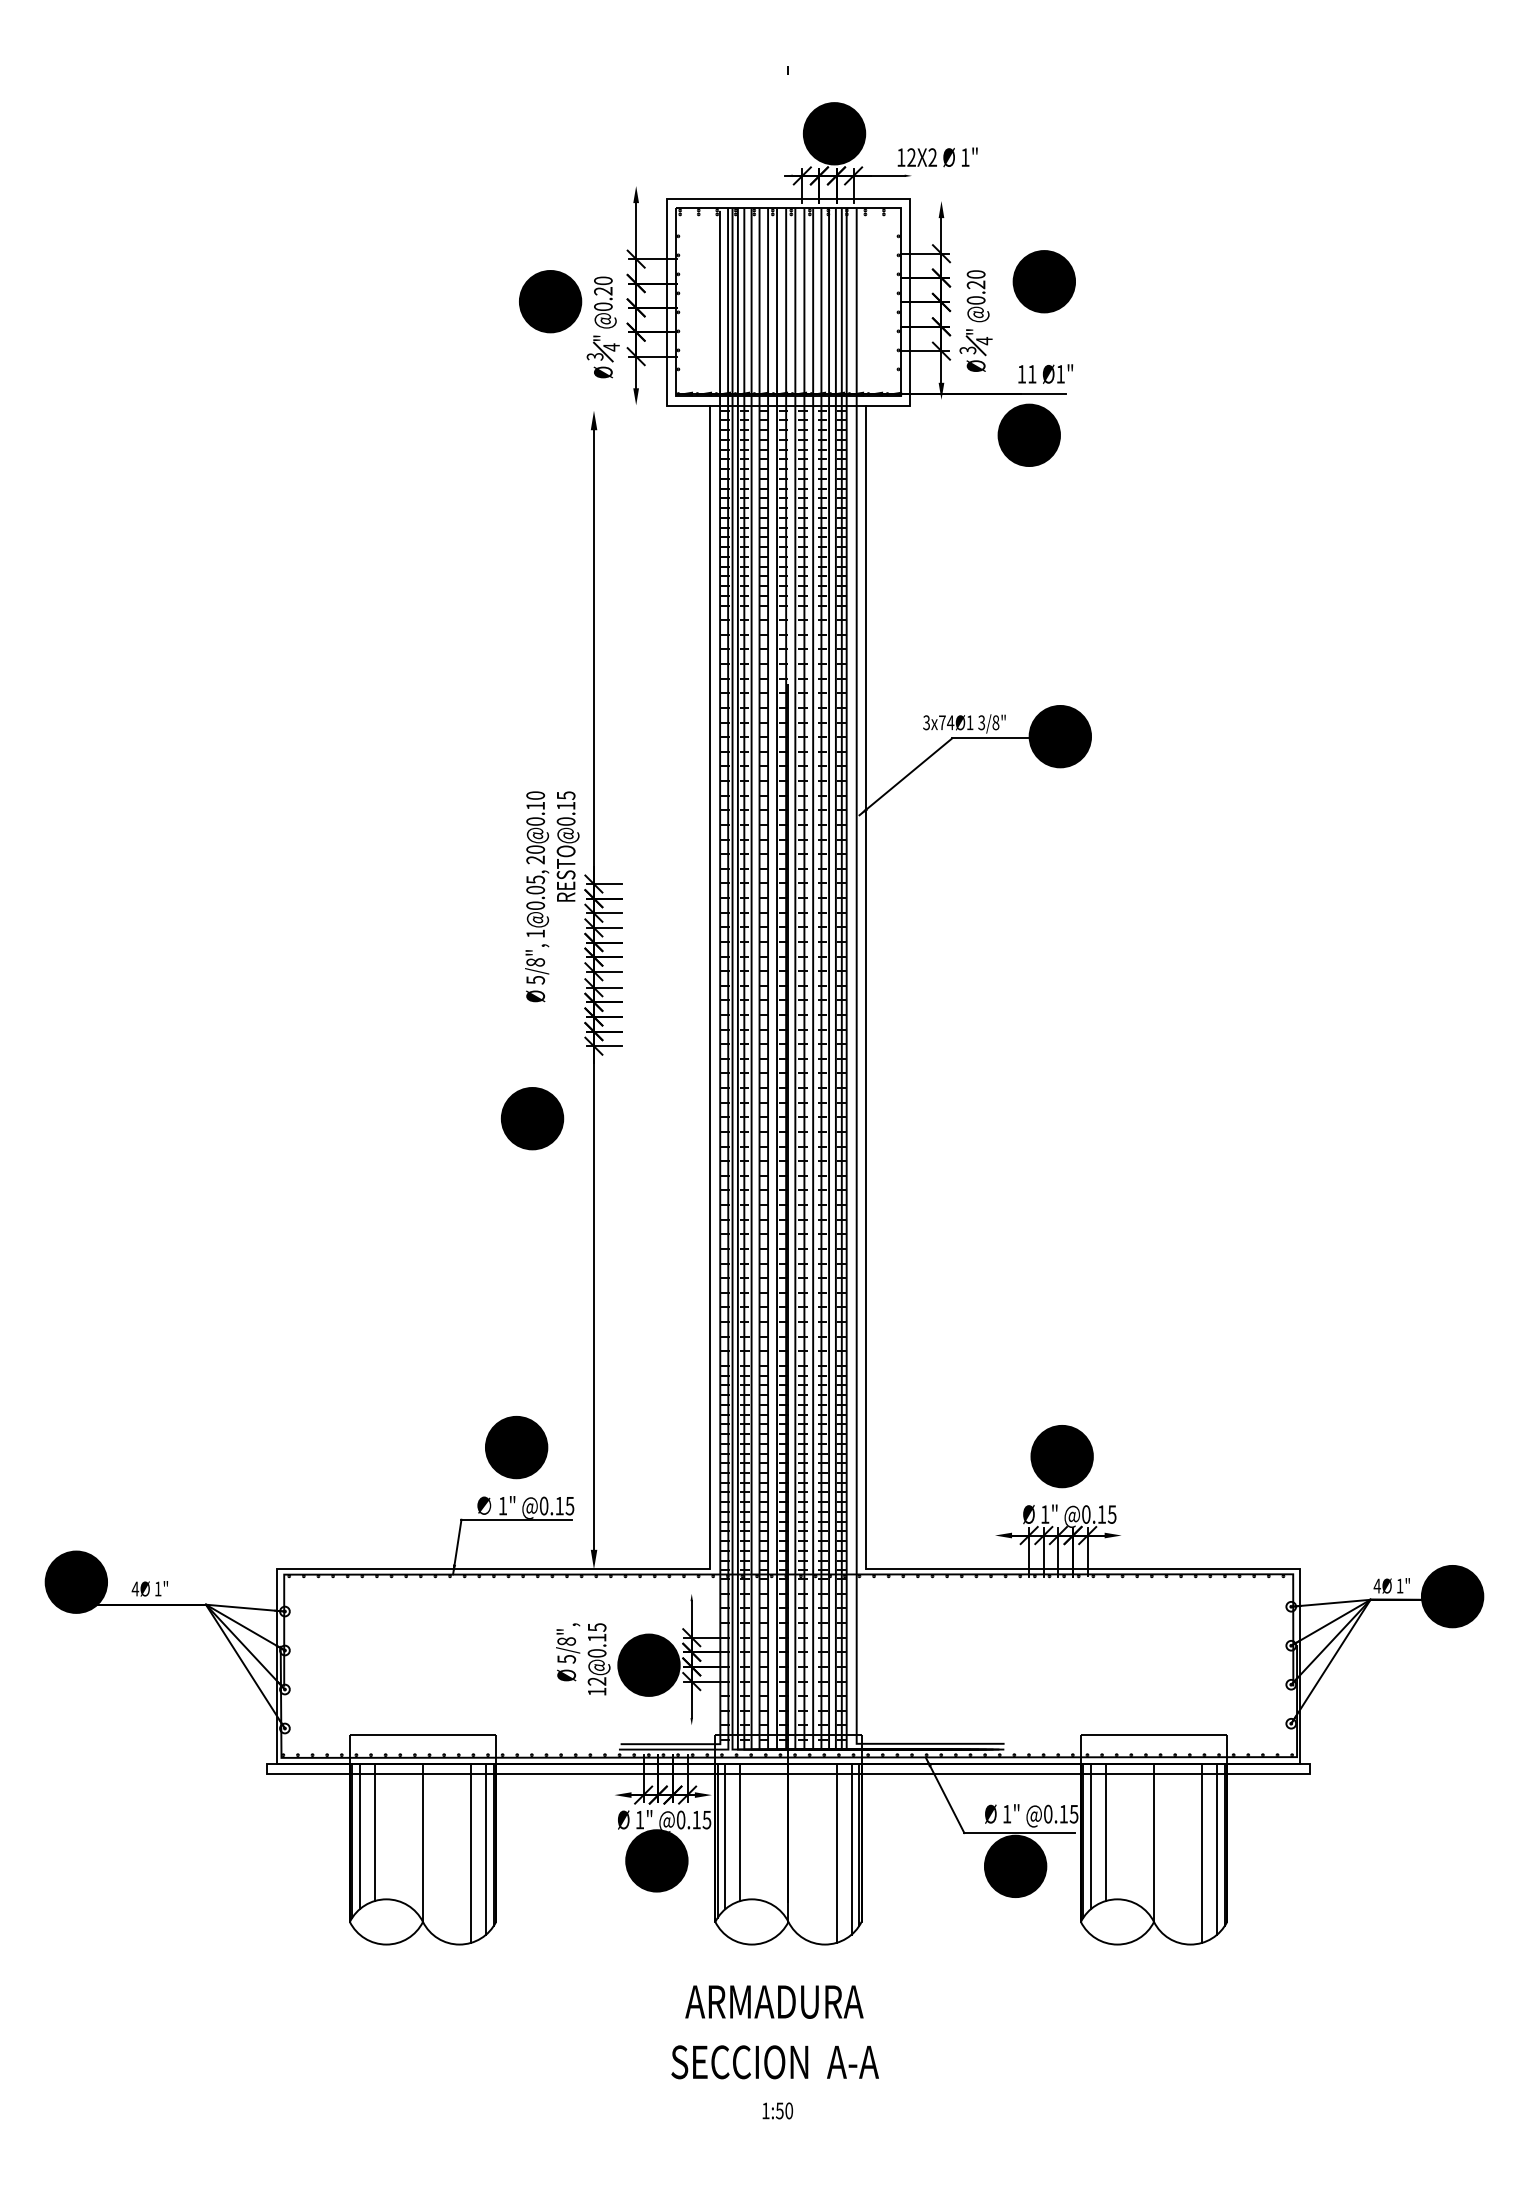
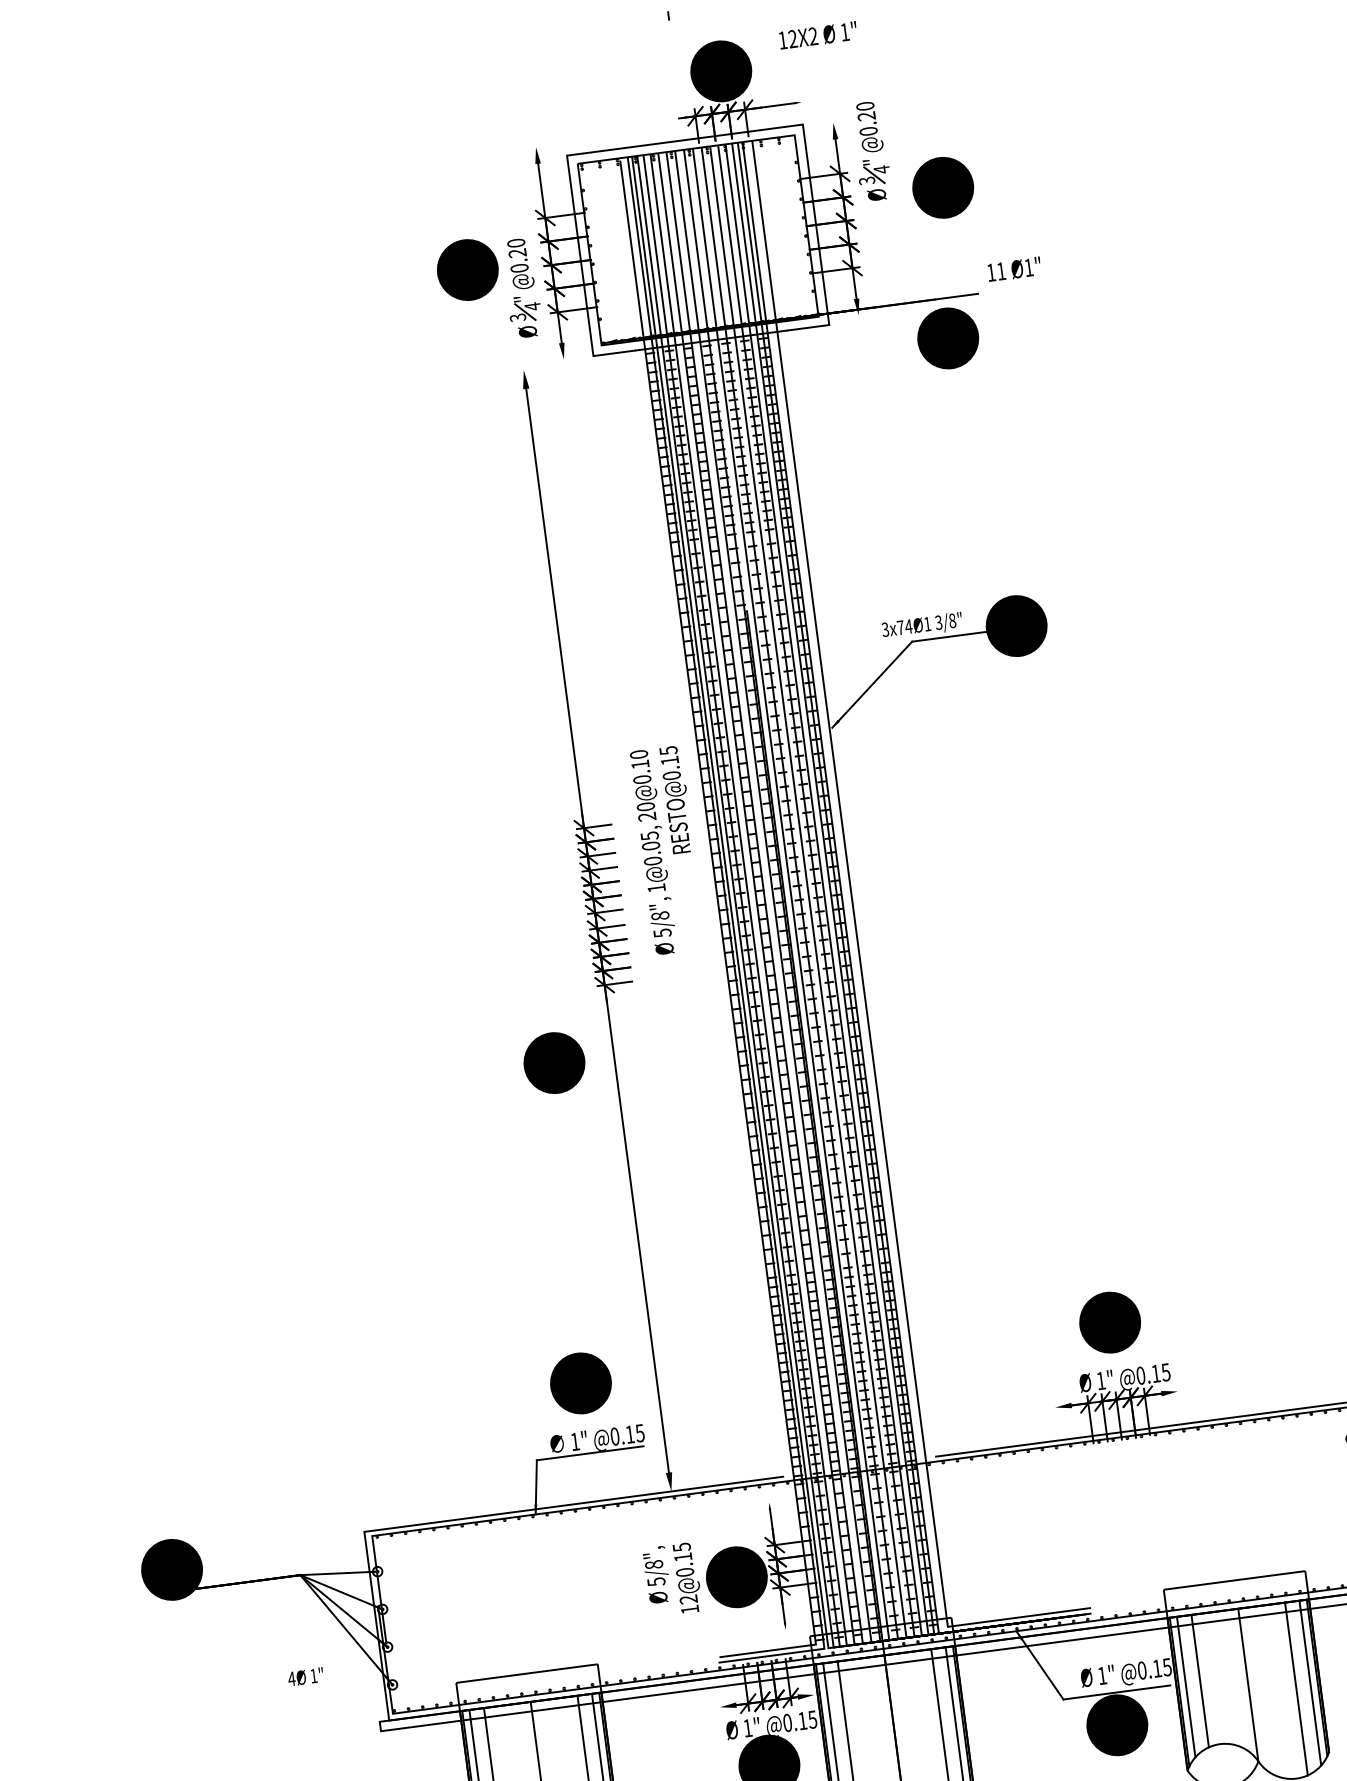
text: (937, 157) -> (817, 35), moved
part: (975, 320) -> (870, 150), moved
text: (1045, 373) -> (1014, 268), moved
text: (552, 896) -> (668, 850), moved
line: (710, 987) -> (710, 913), removed
line: (866, 987) -> (861, 893), removed
text: (149, 1588) -> (305, 1676), moved

